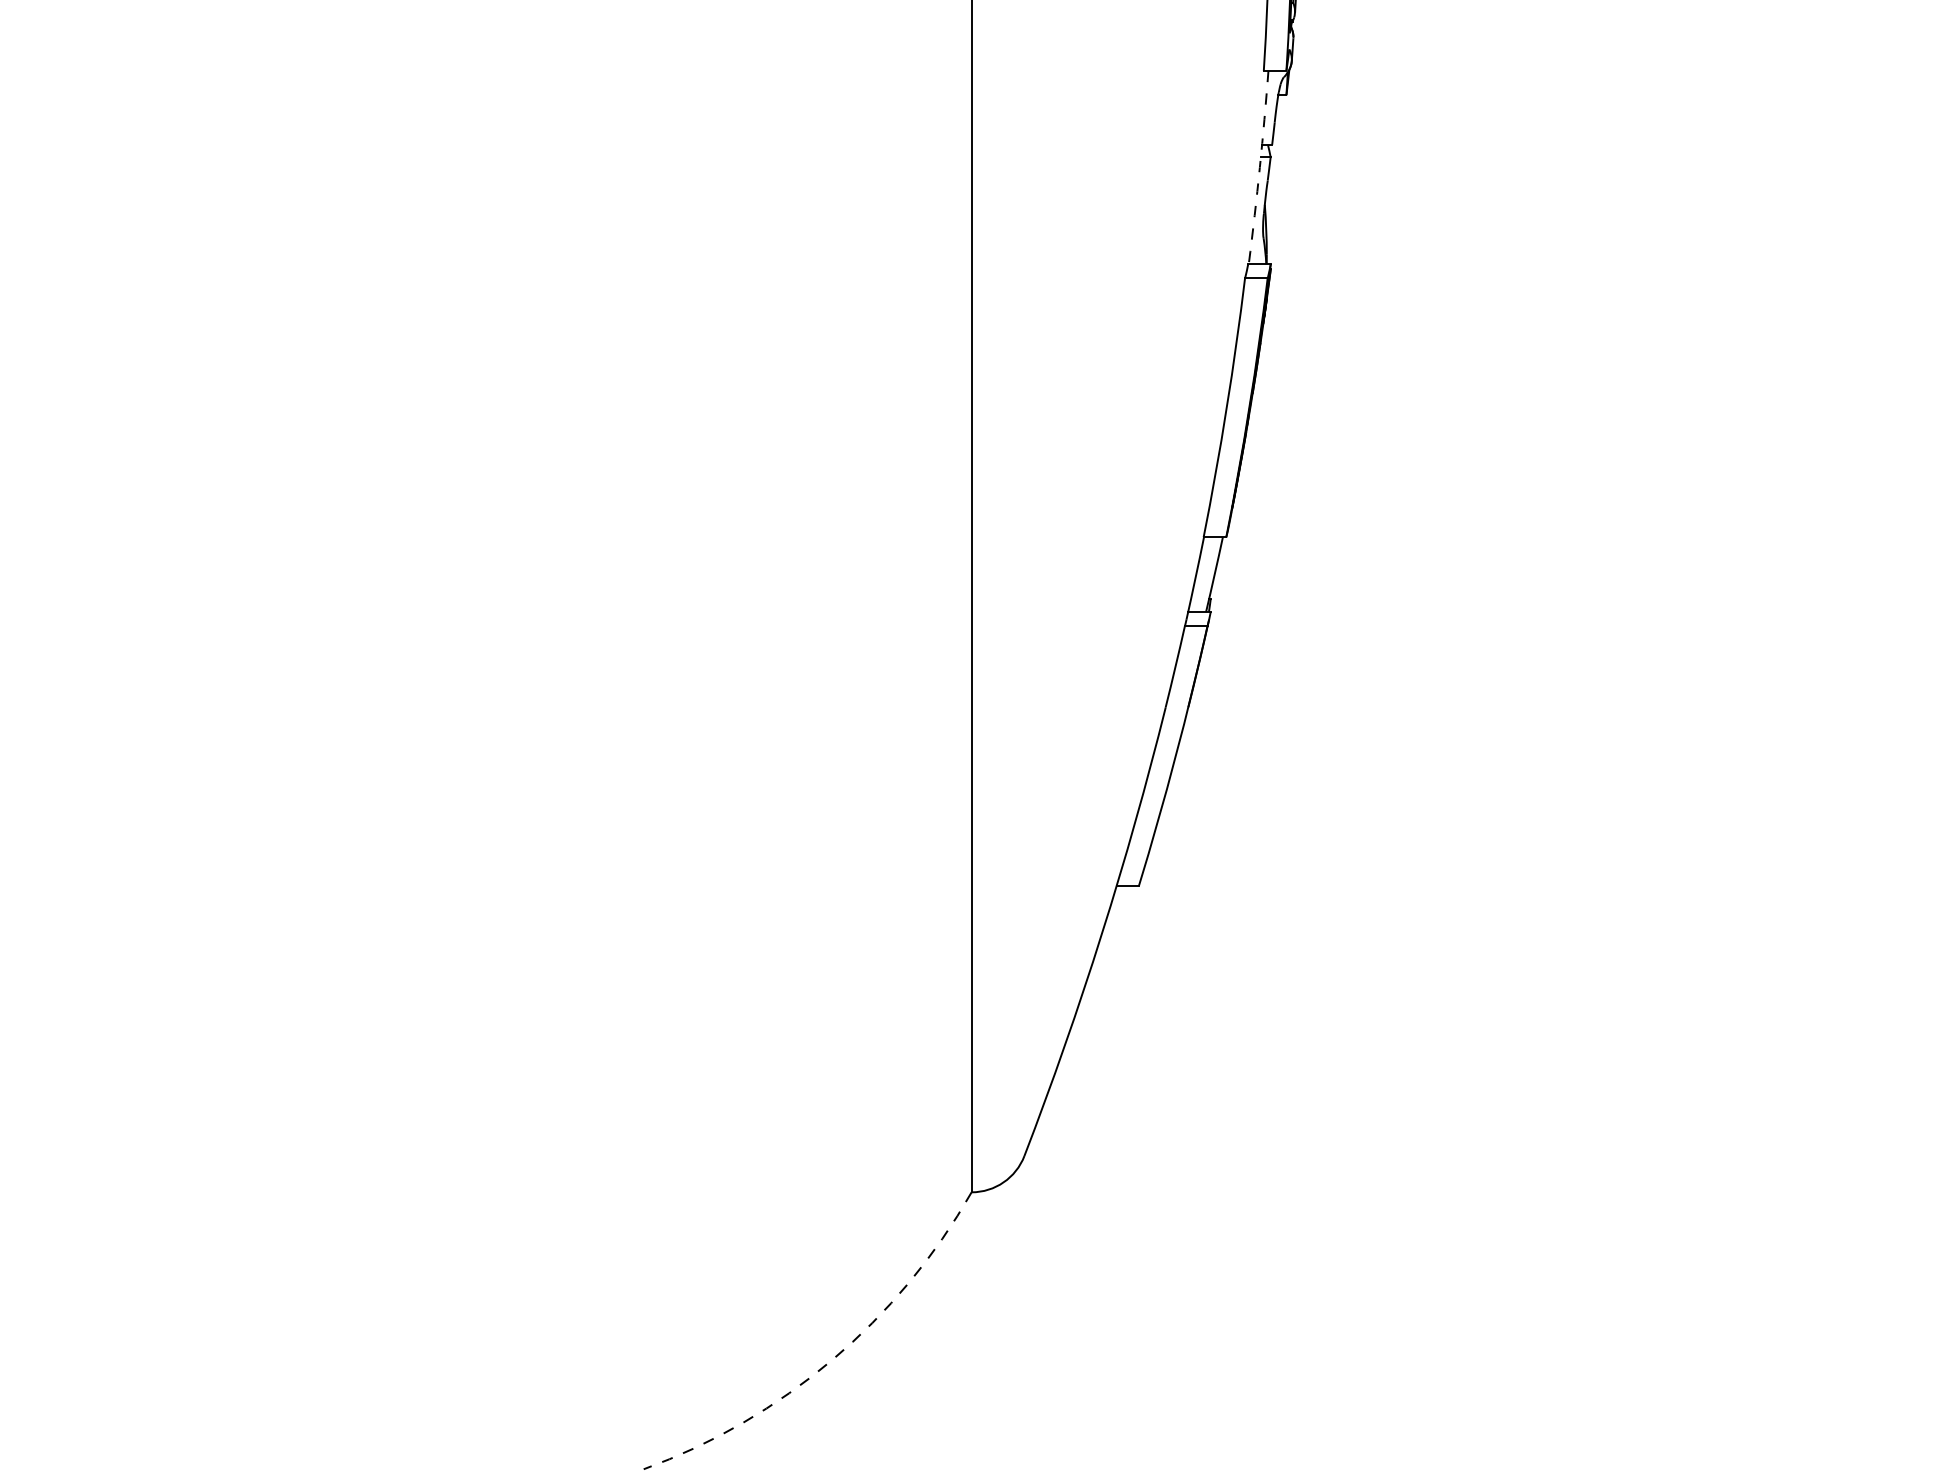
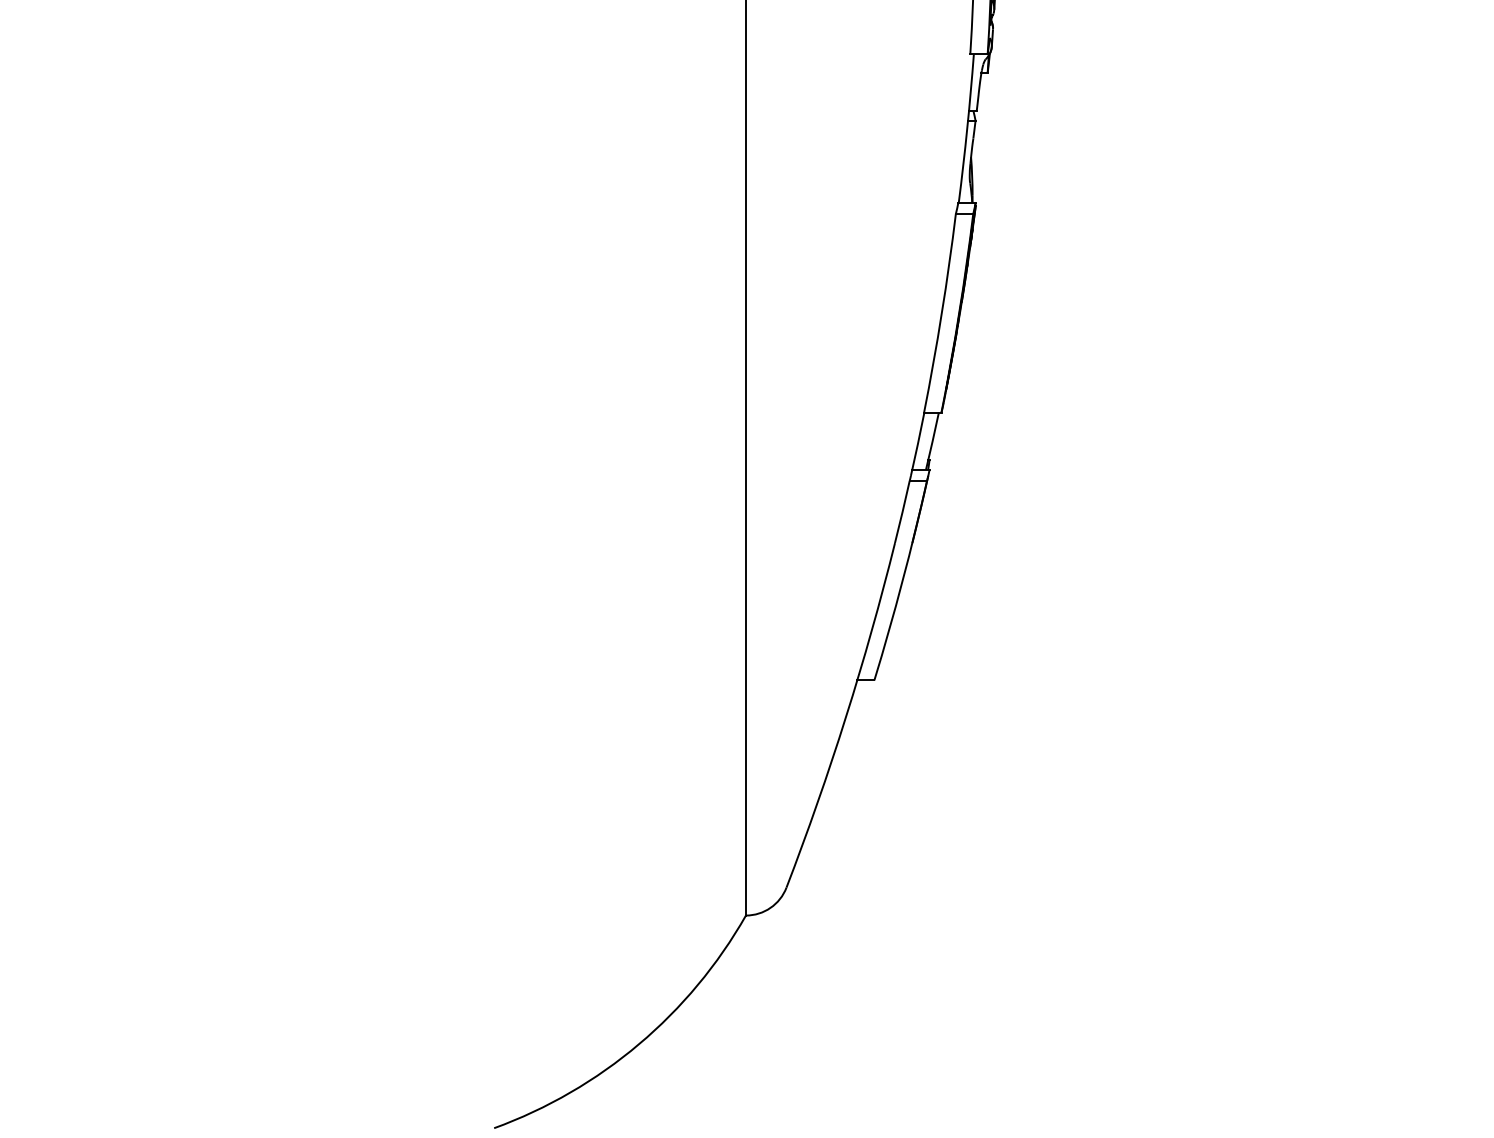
arc: (1260, 167) -> (967, 128), dashed -> solid
arc: (831, 1360) -> (638, 1044), dashed -> solid

